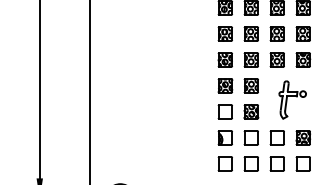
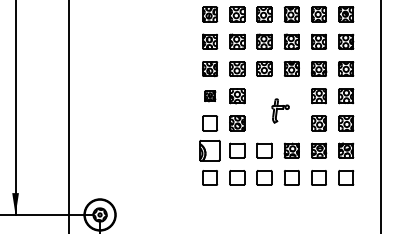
part: (225, 86) -> (210, 96), size x0.7
part: (292, 99) -> (280, 110), size x0.6
part: (225, 137) -> (210, 150), size x1.4

